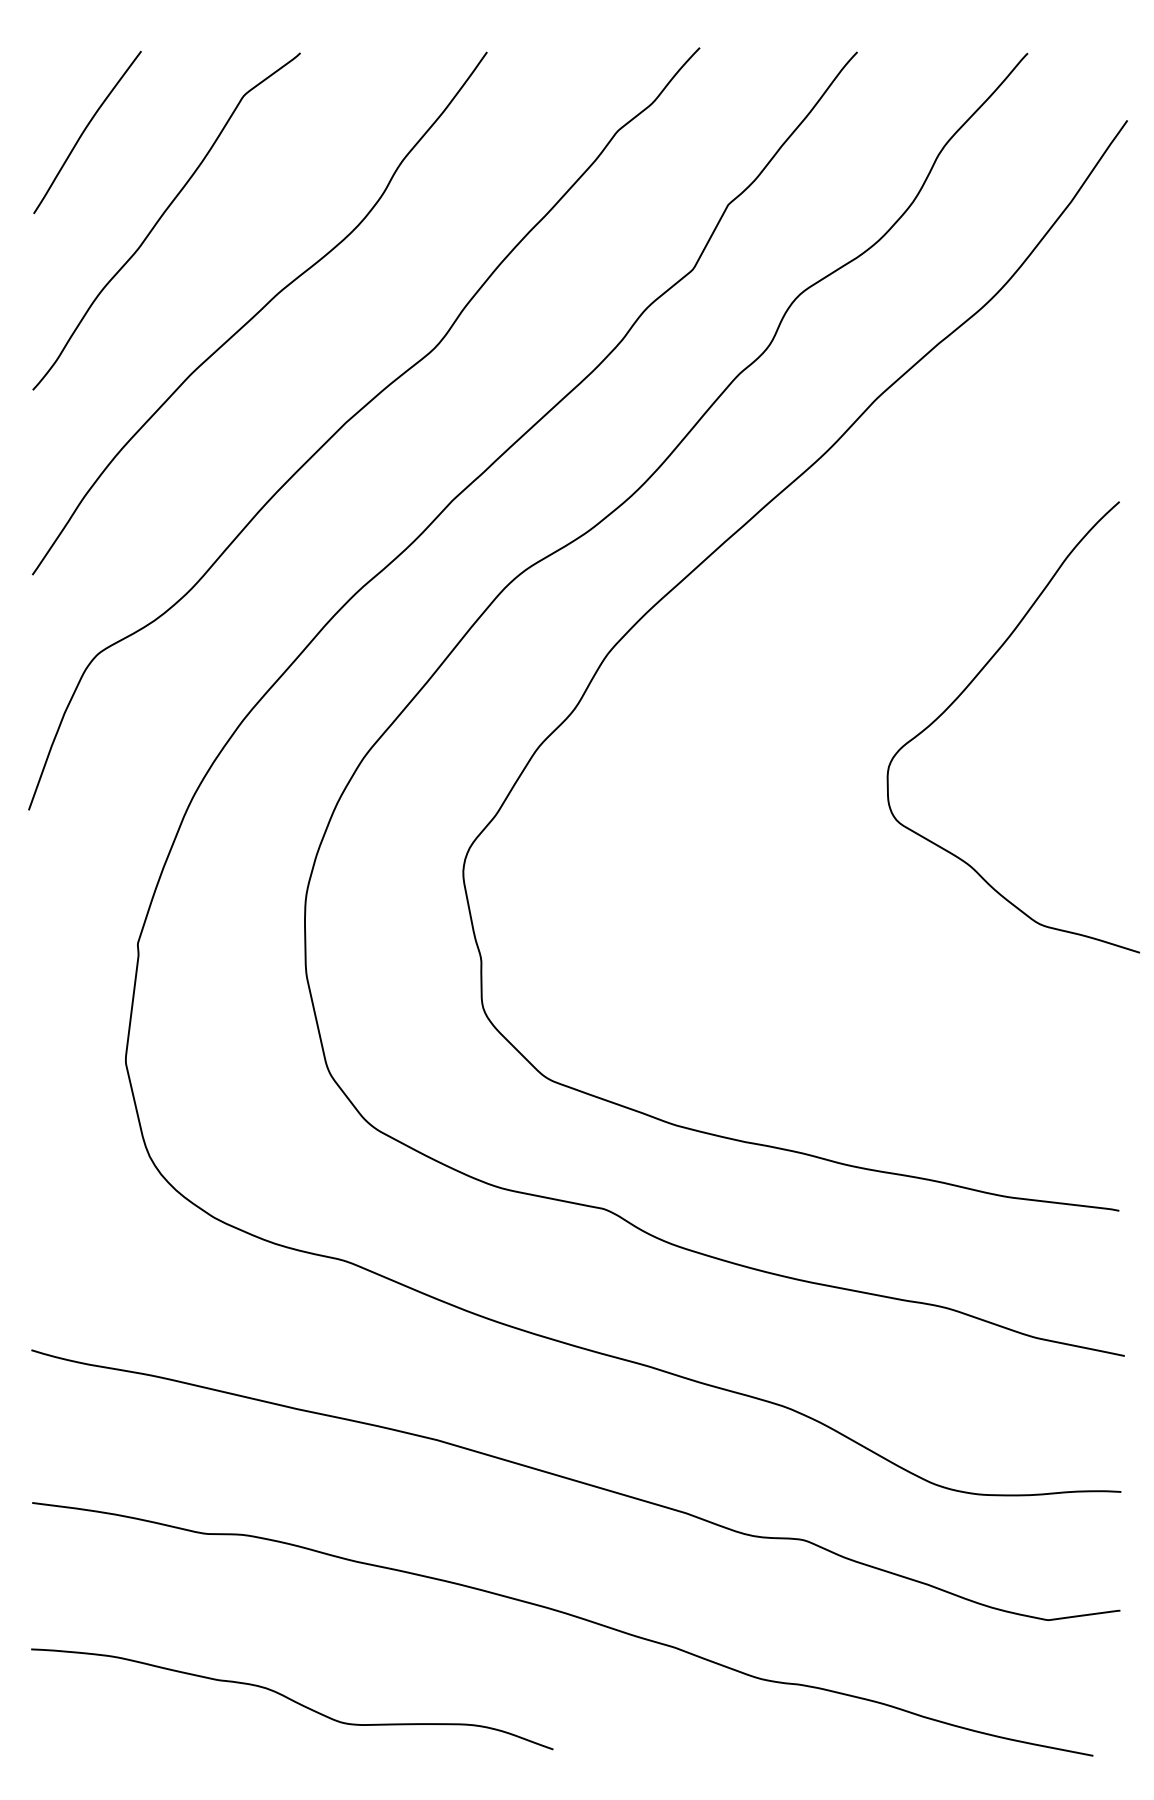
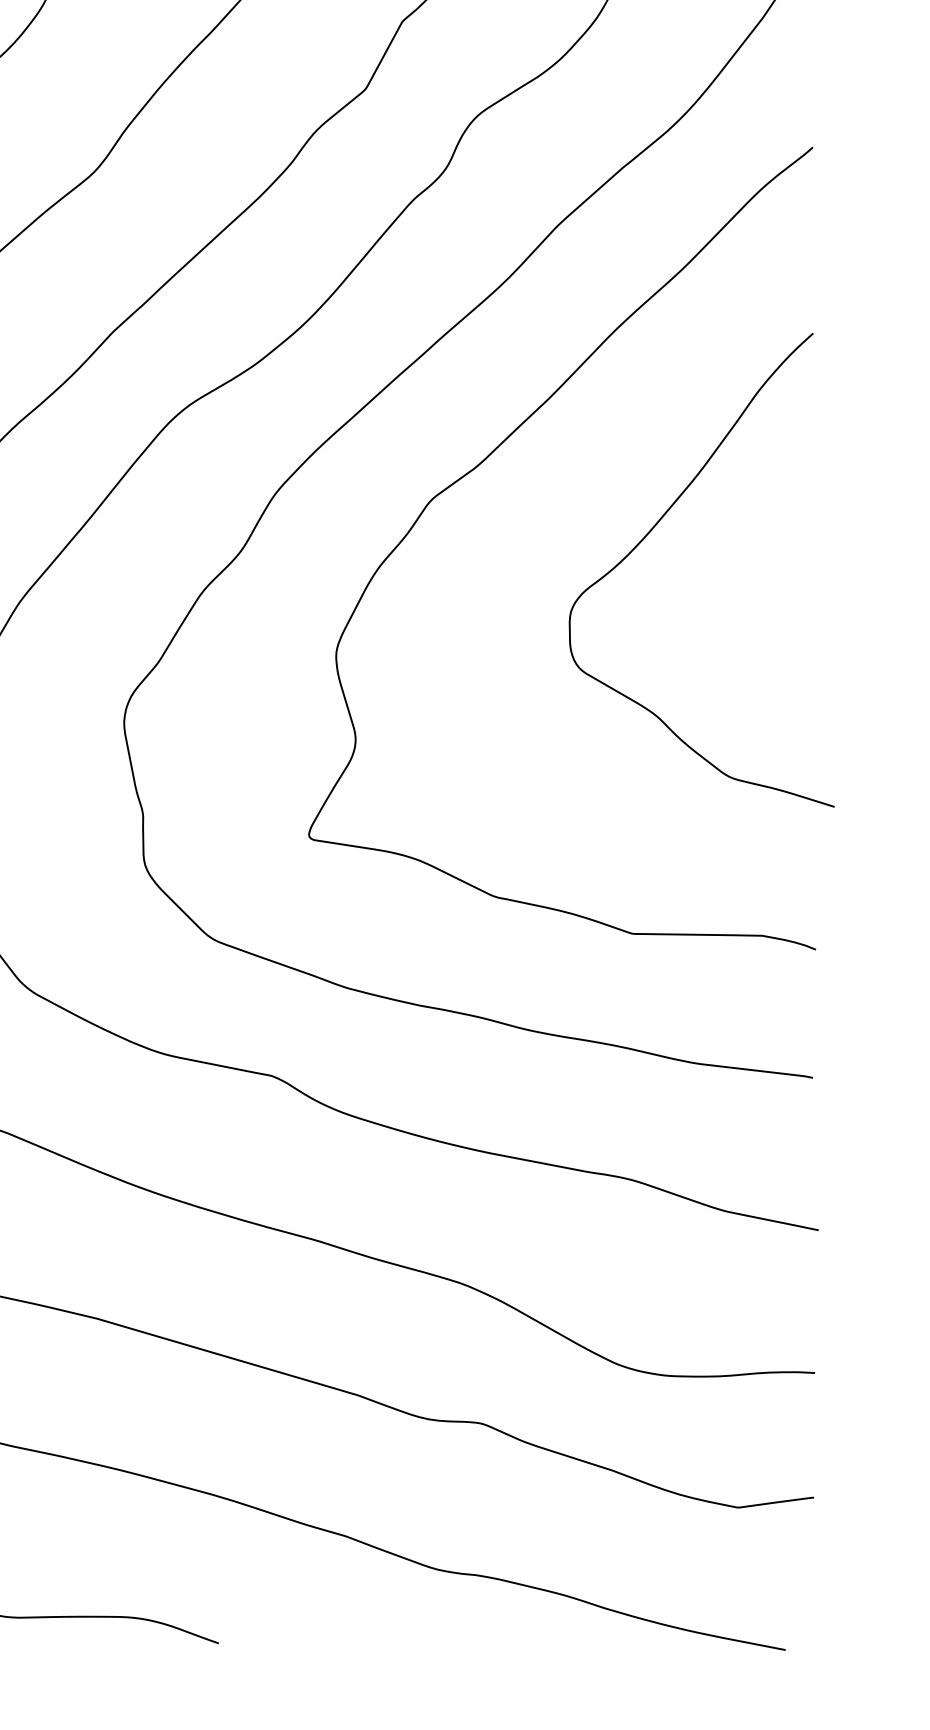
curve: (802, 627) -> (480, 465), added

